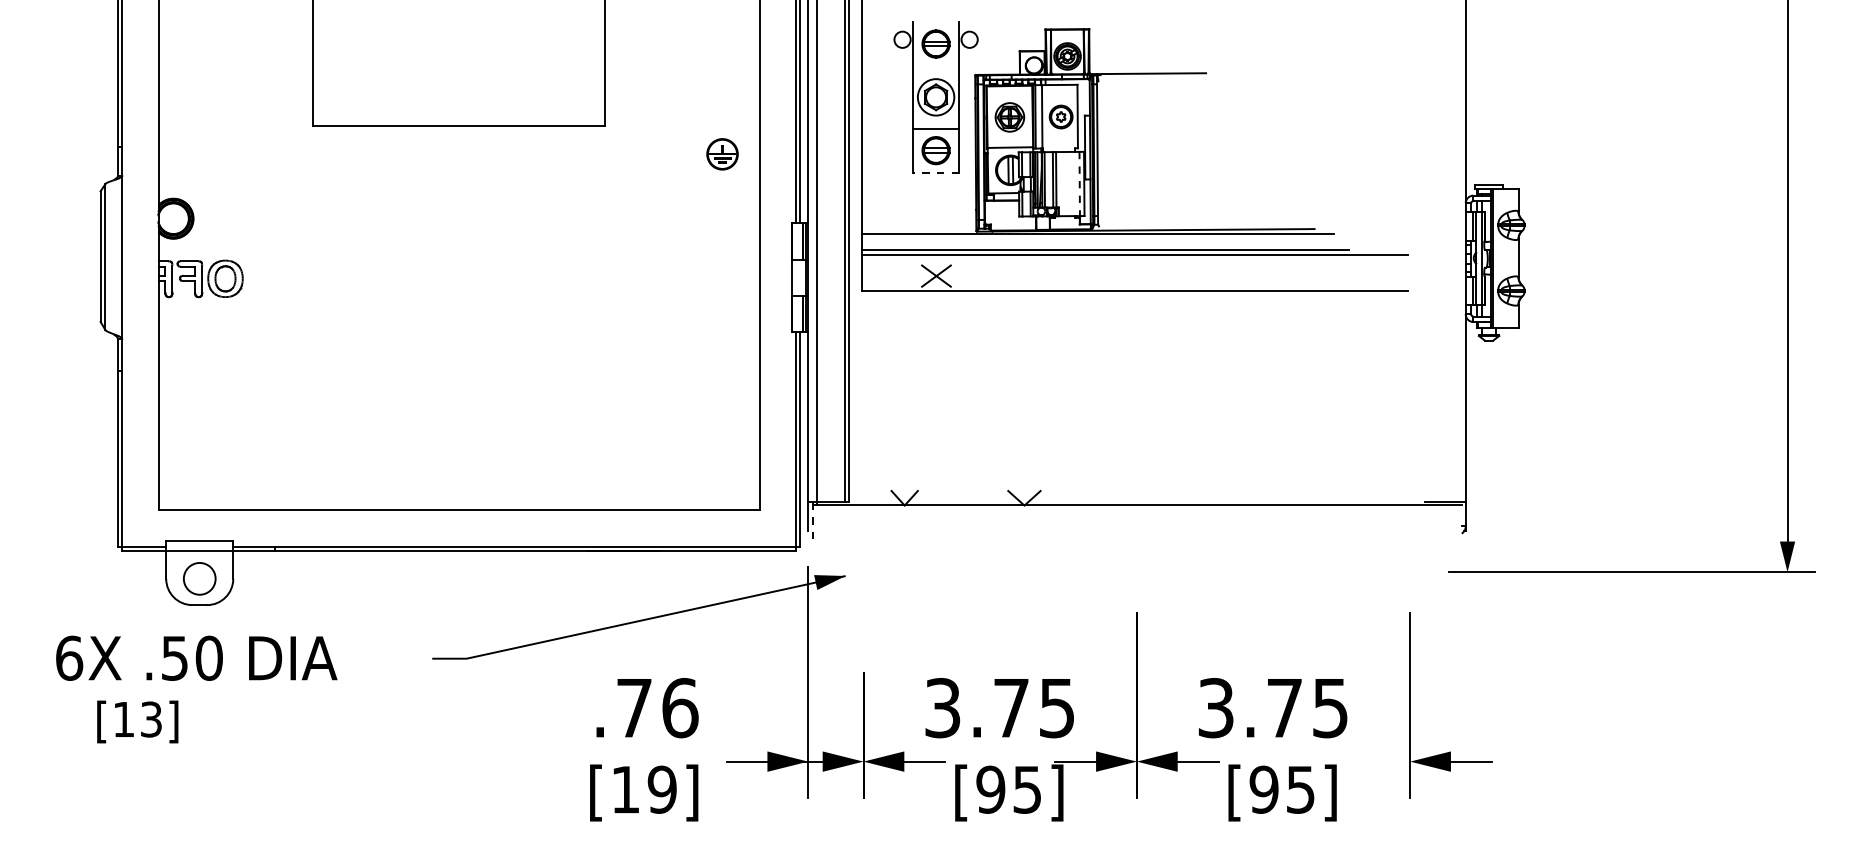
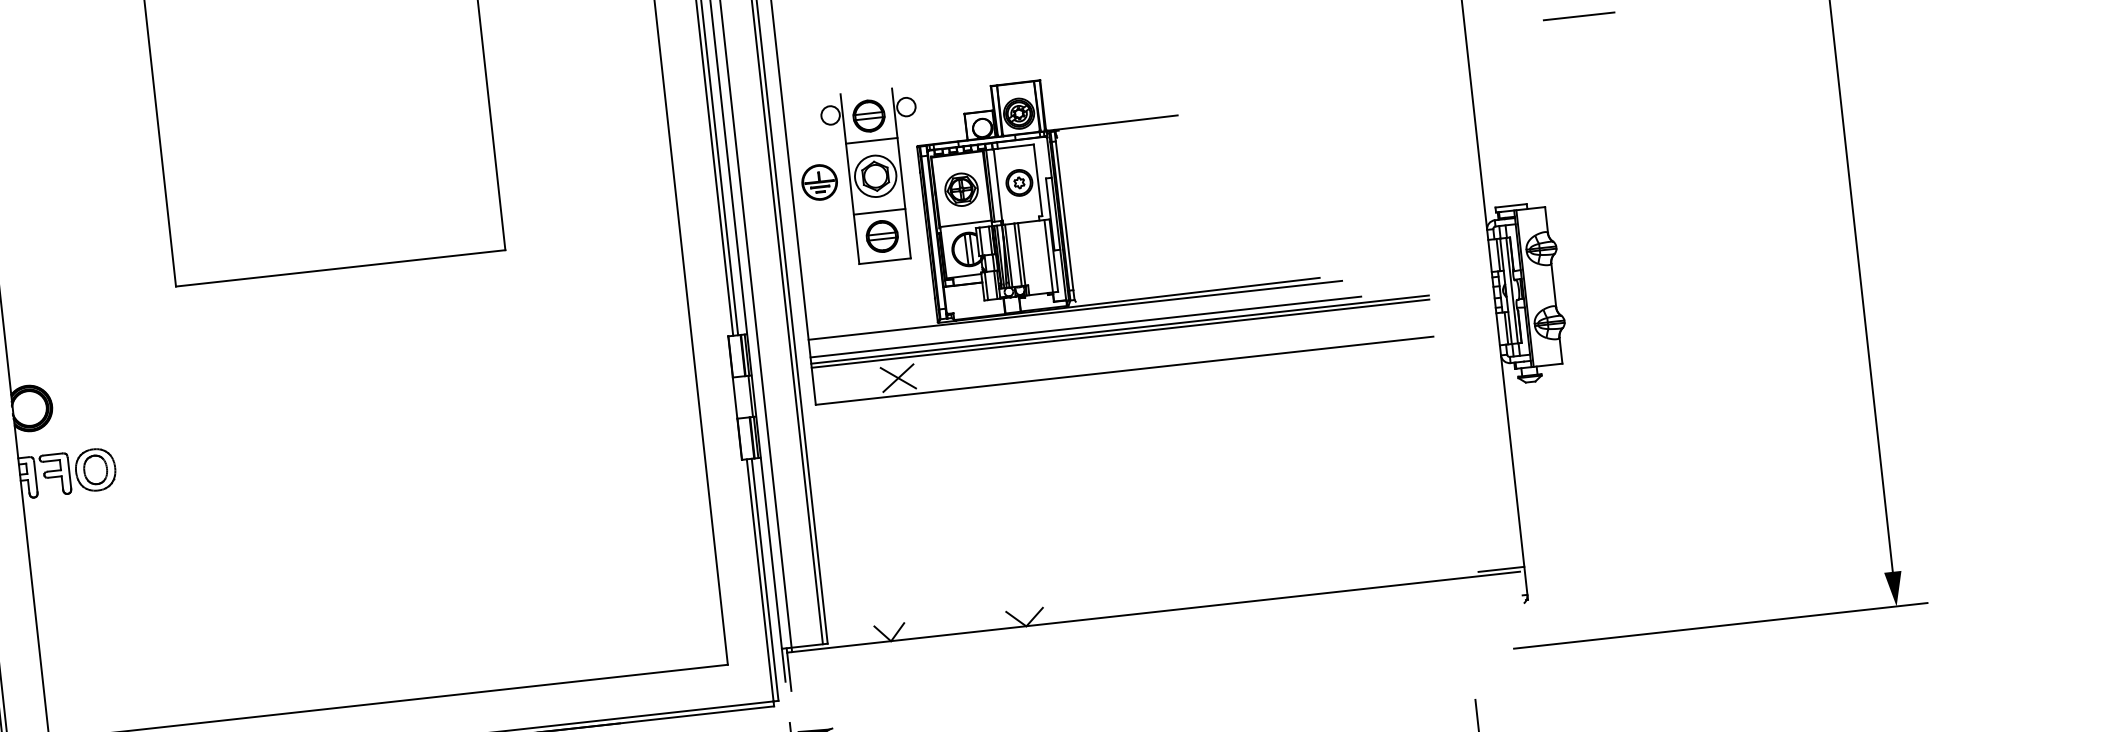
line: (1566, 24) -> (1578, 15), added
line: (935, 65) -> (871, 140), added
part: (722, 154) -> (819, 182), moved
line: (936, 172) -> (885, 261), dashed -> solid
line: (1079, 184) -> (1048, 256), dashed -> solid
line: (1134, 258) -> (1119, 333), added
line: (812, 522) -> (789, 671), dashed -> solid

